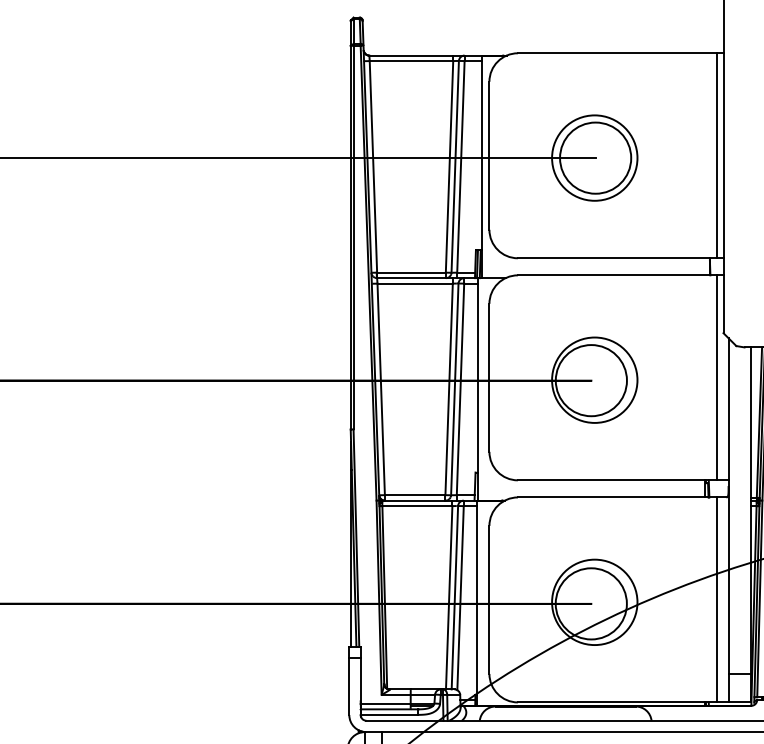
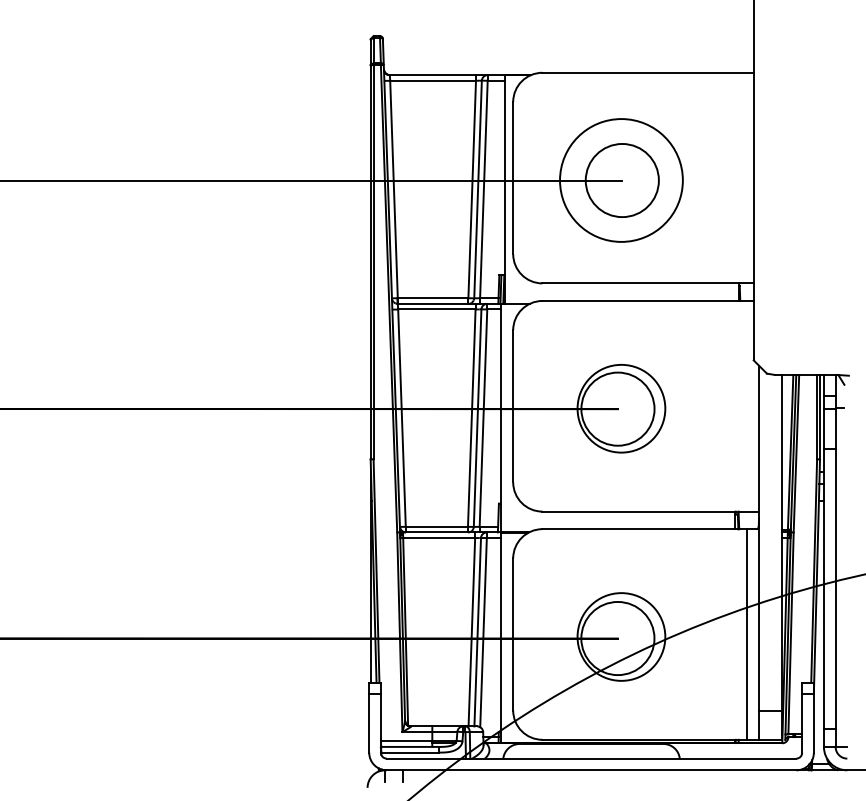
line: (717, 155) -> (747, 177), removed
circle: (594, 158) -> (621, 180), size x1.4
line: (717, 377) -> (747, 405), removed

